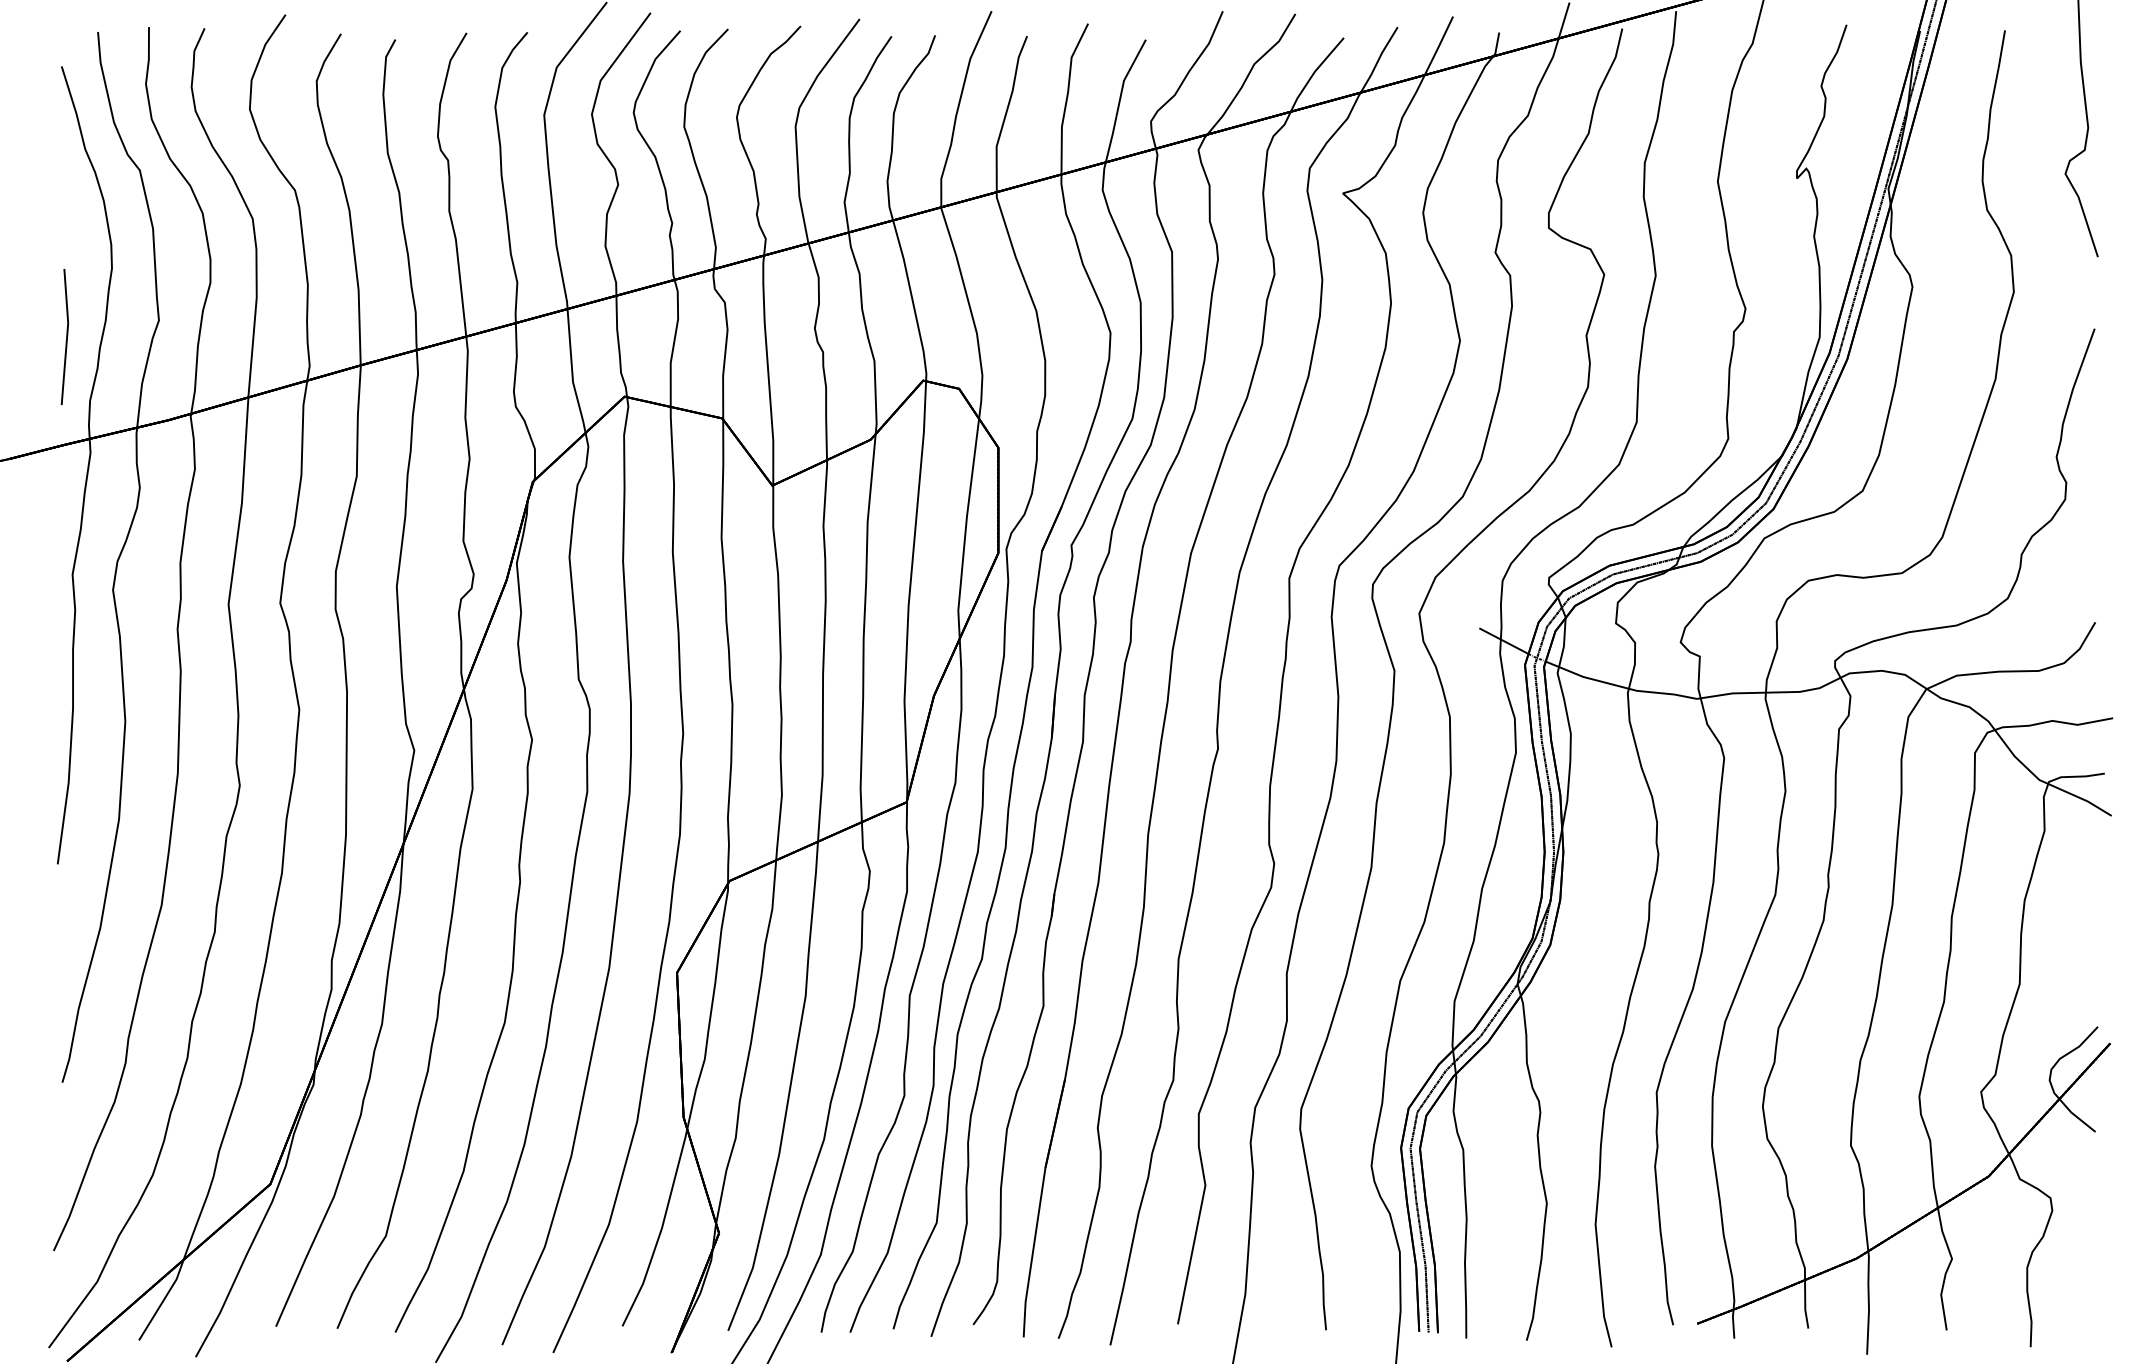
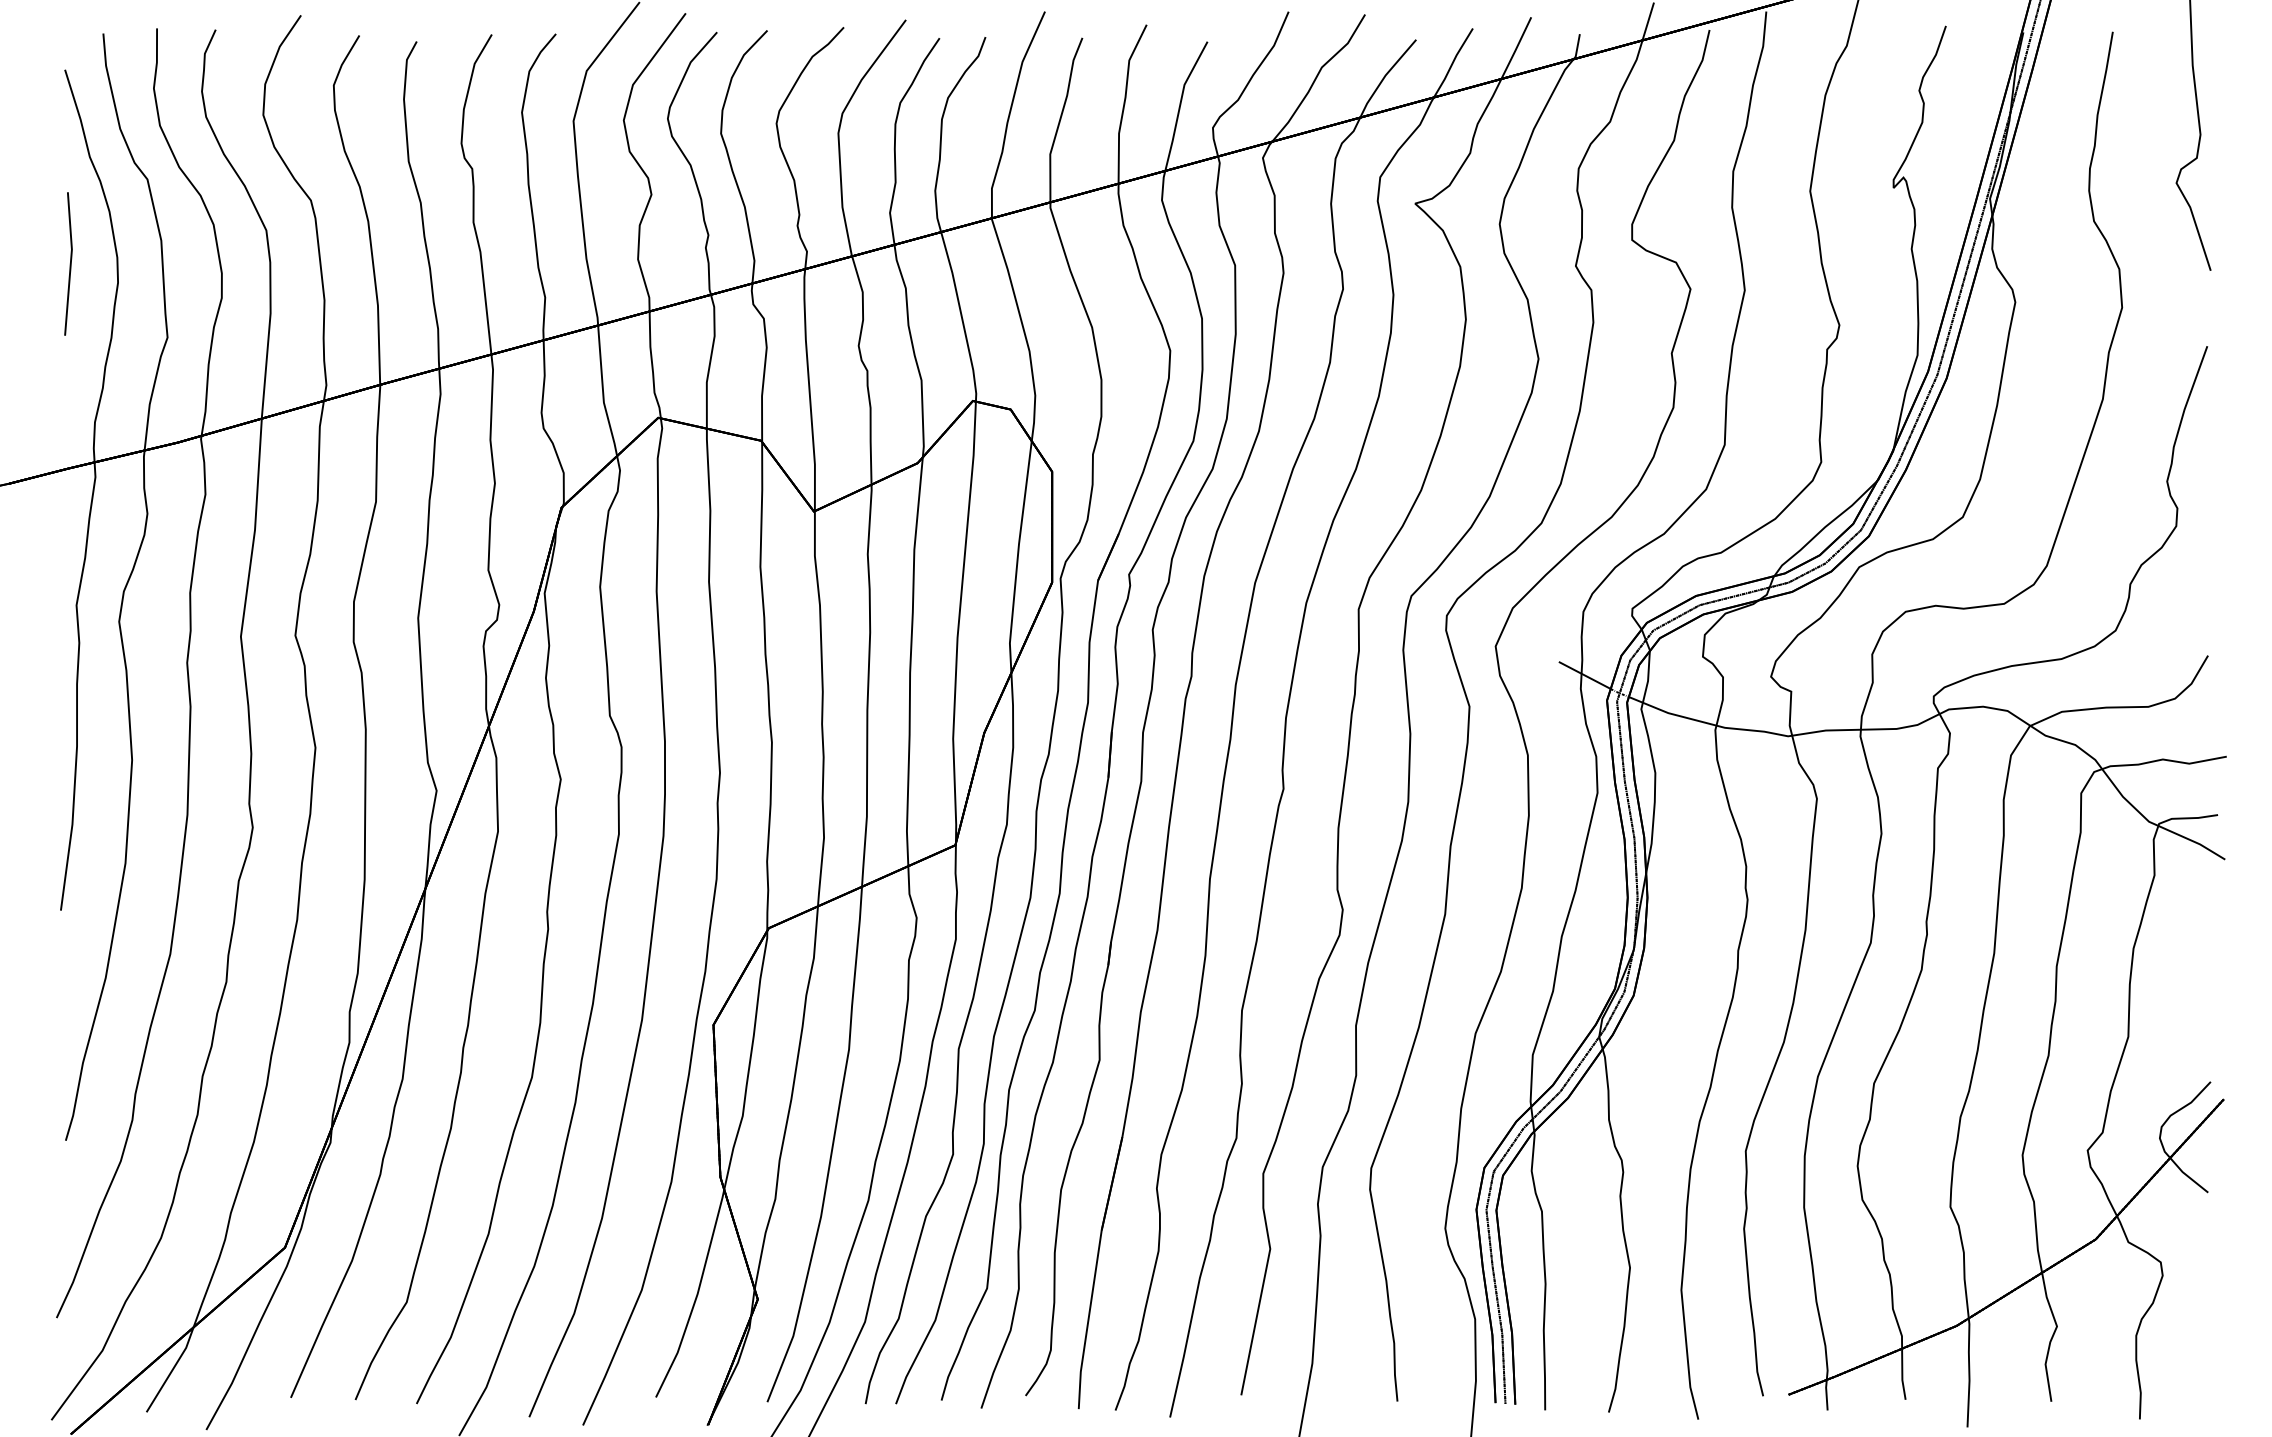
line: (65, 336) -> (69, 263), moved

